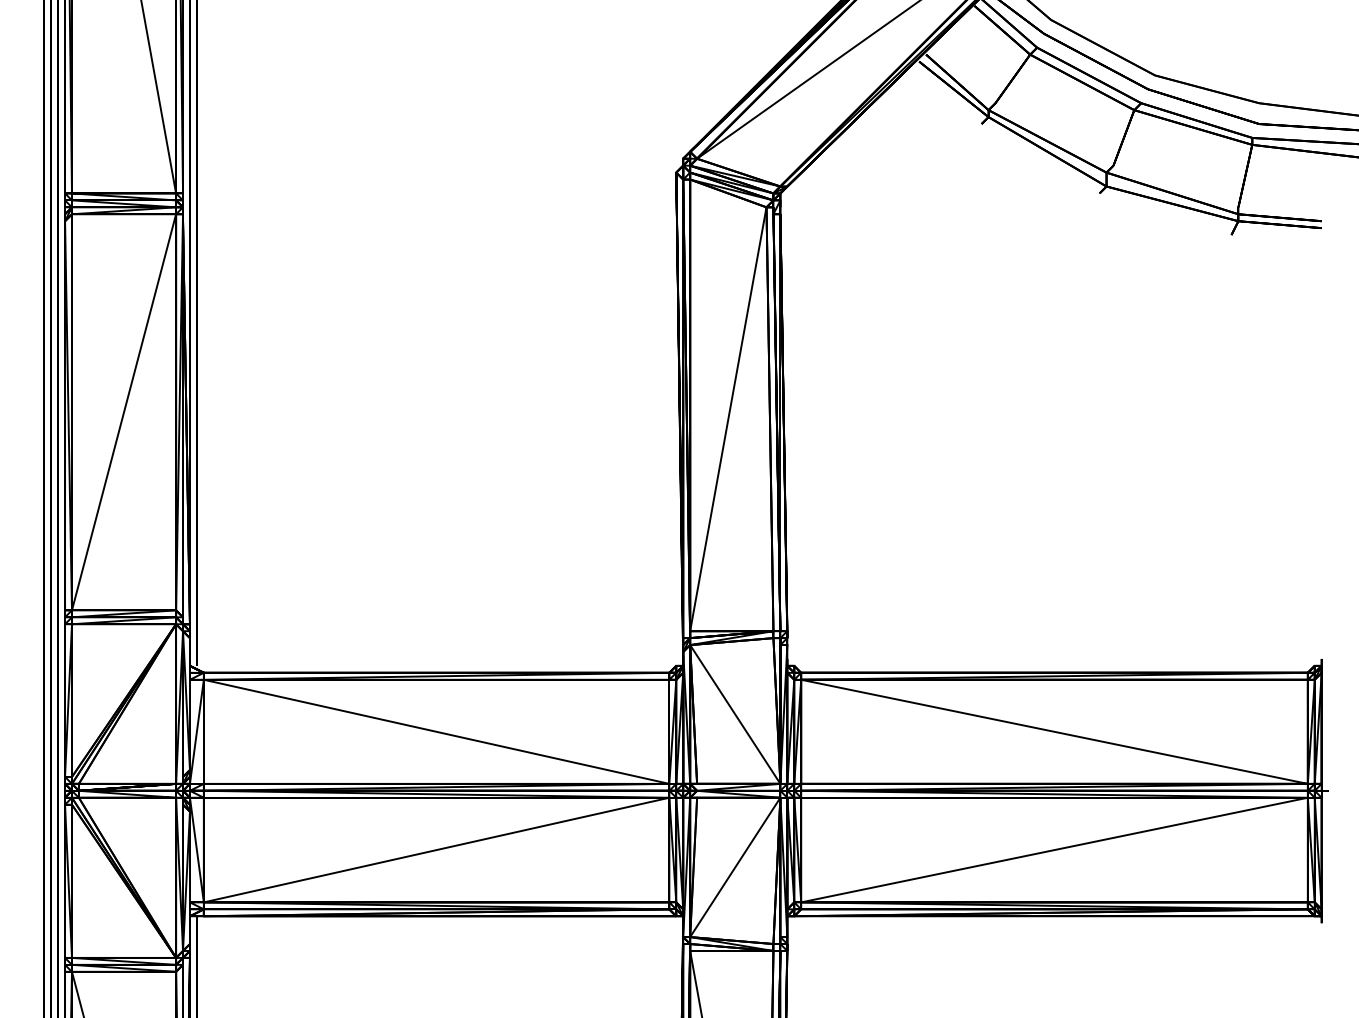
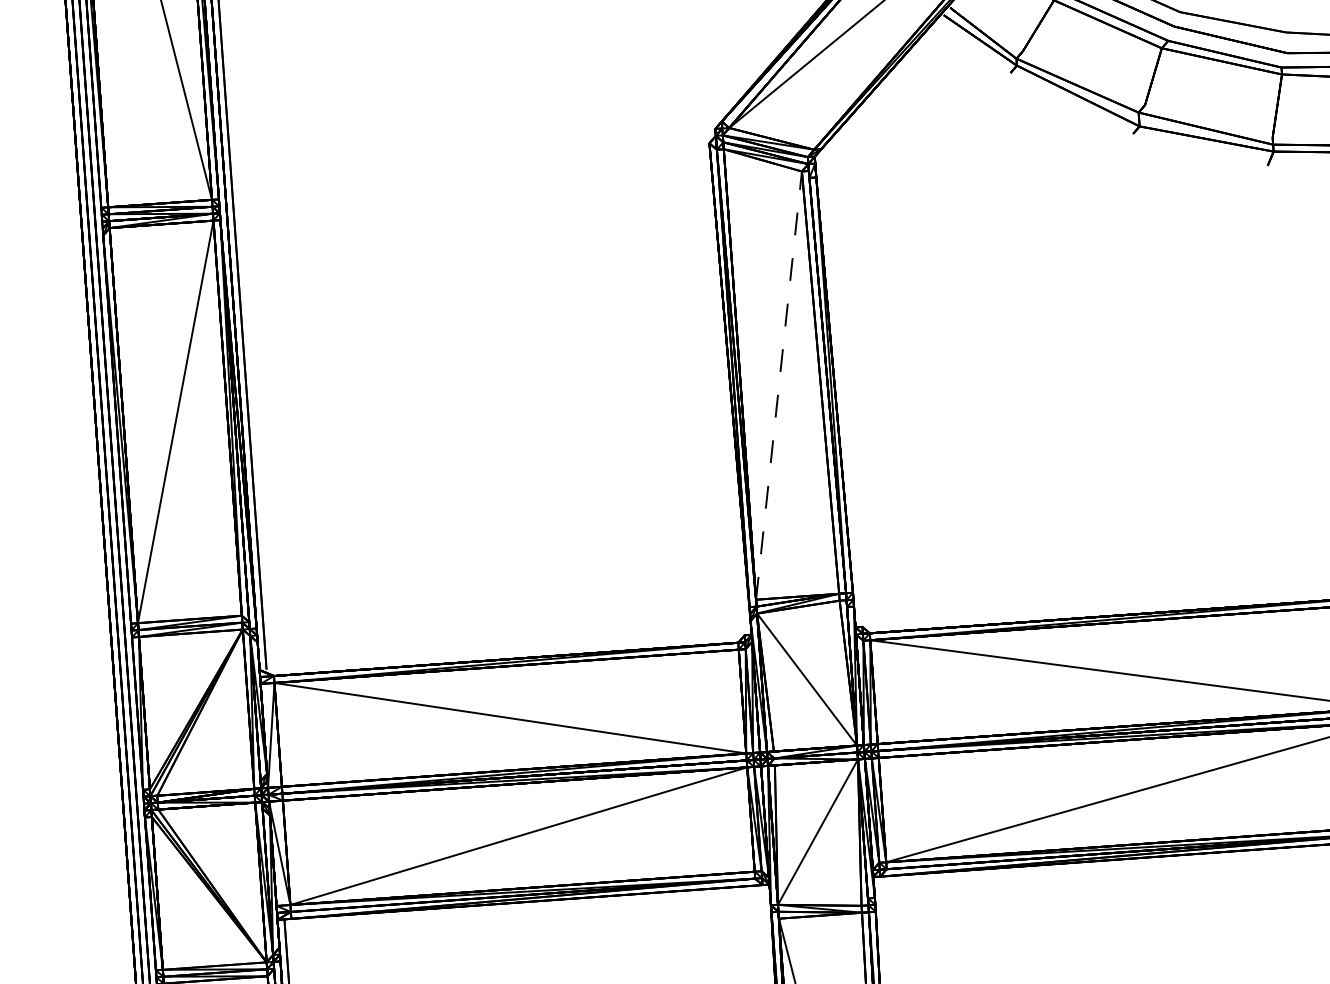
line: (735, 378) -> (783, 344), solid -> dashed

